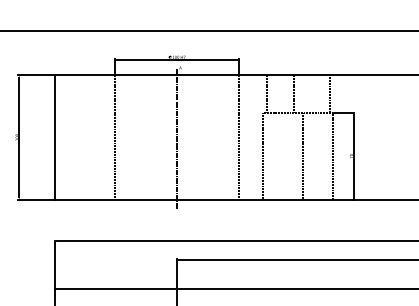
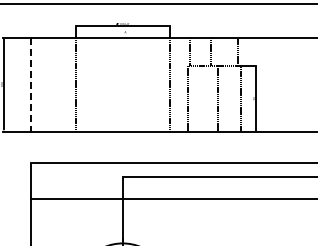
line: (55, 138) -> (31, 85), solid -> dashed
line: (176, 138) -> (122, 85), removed

